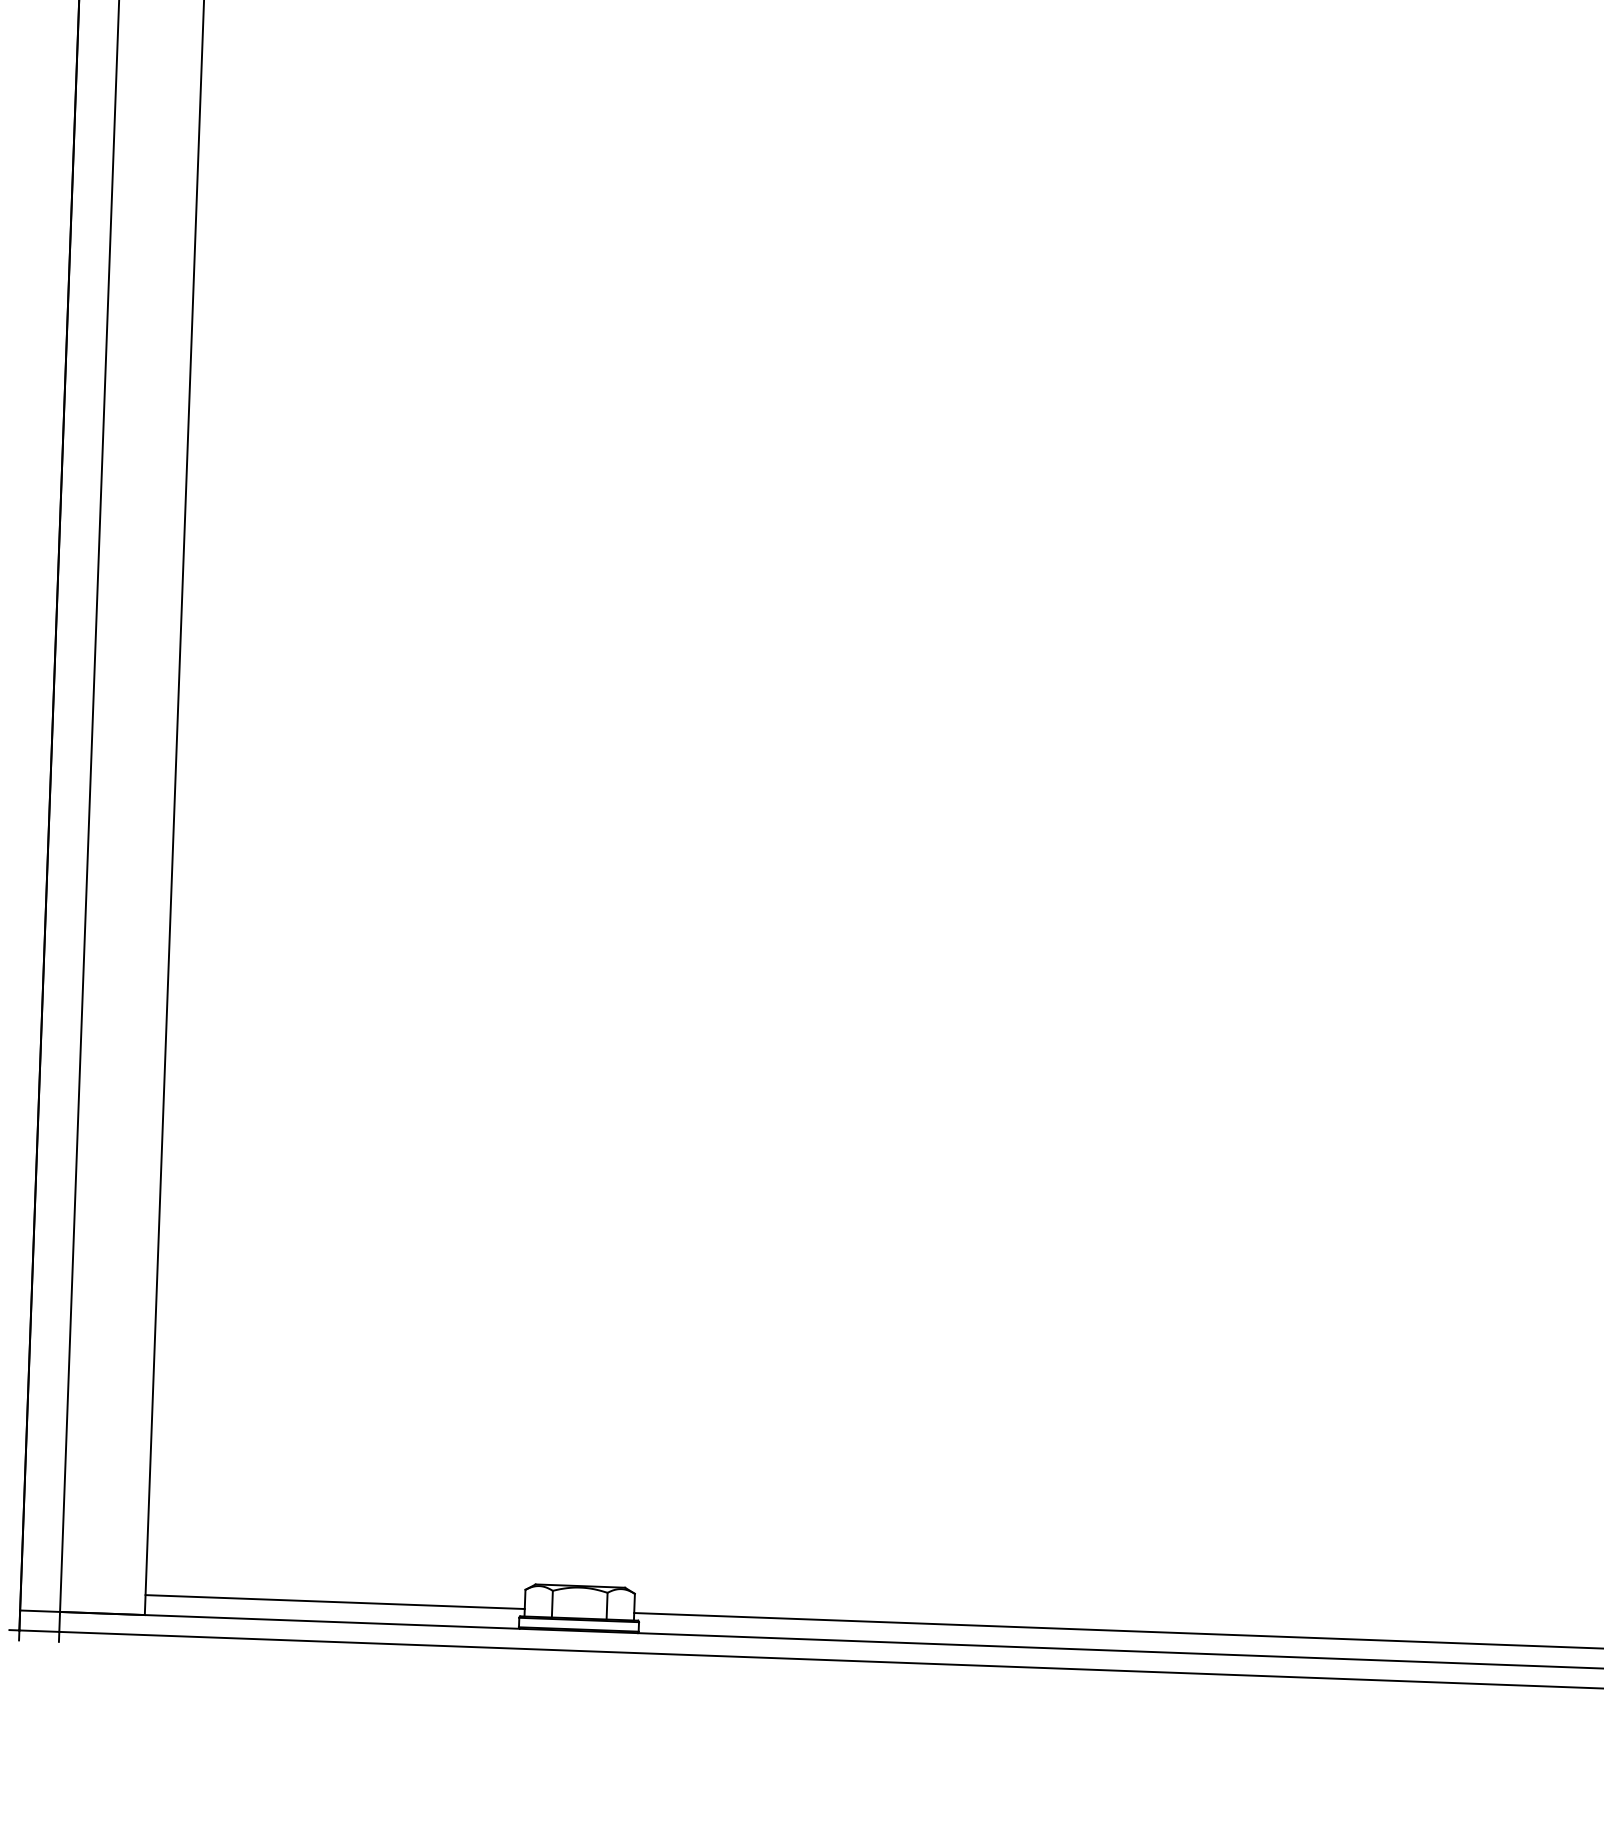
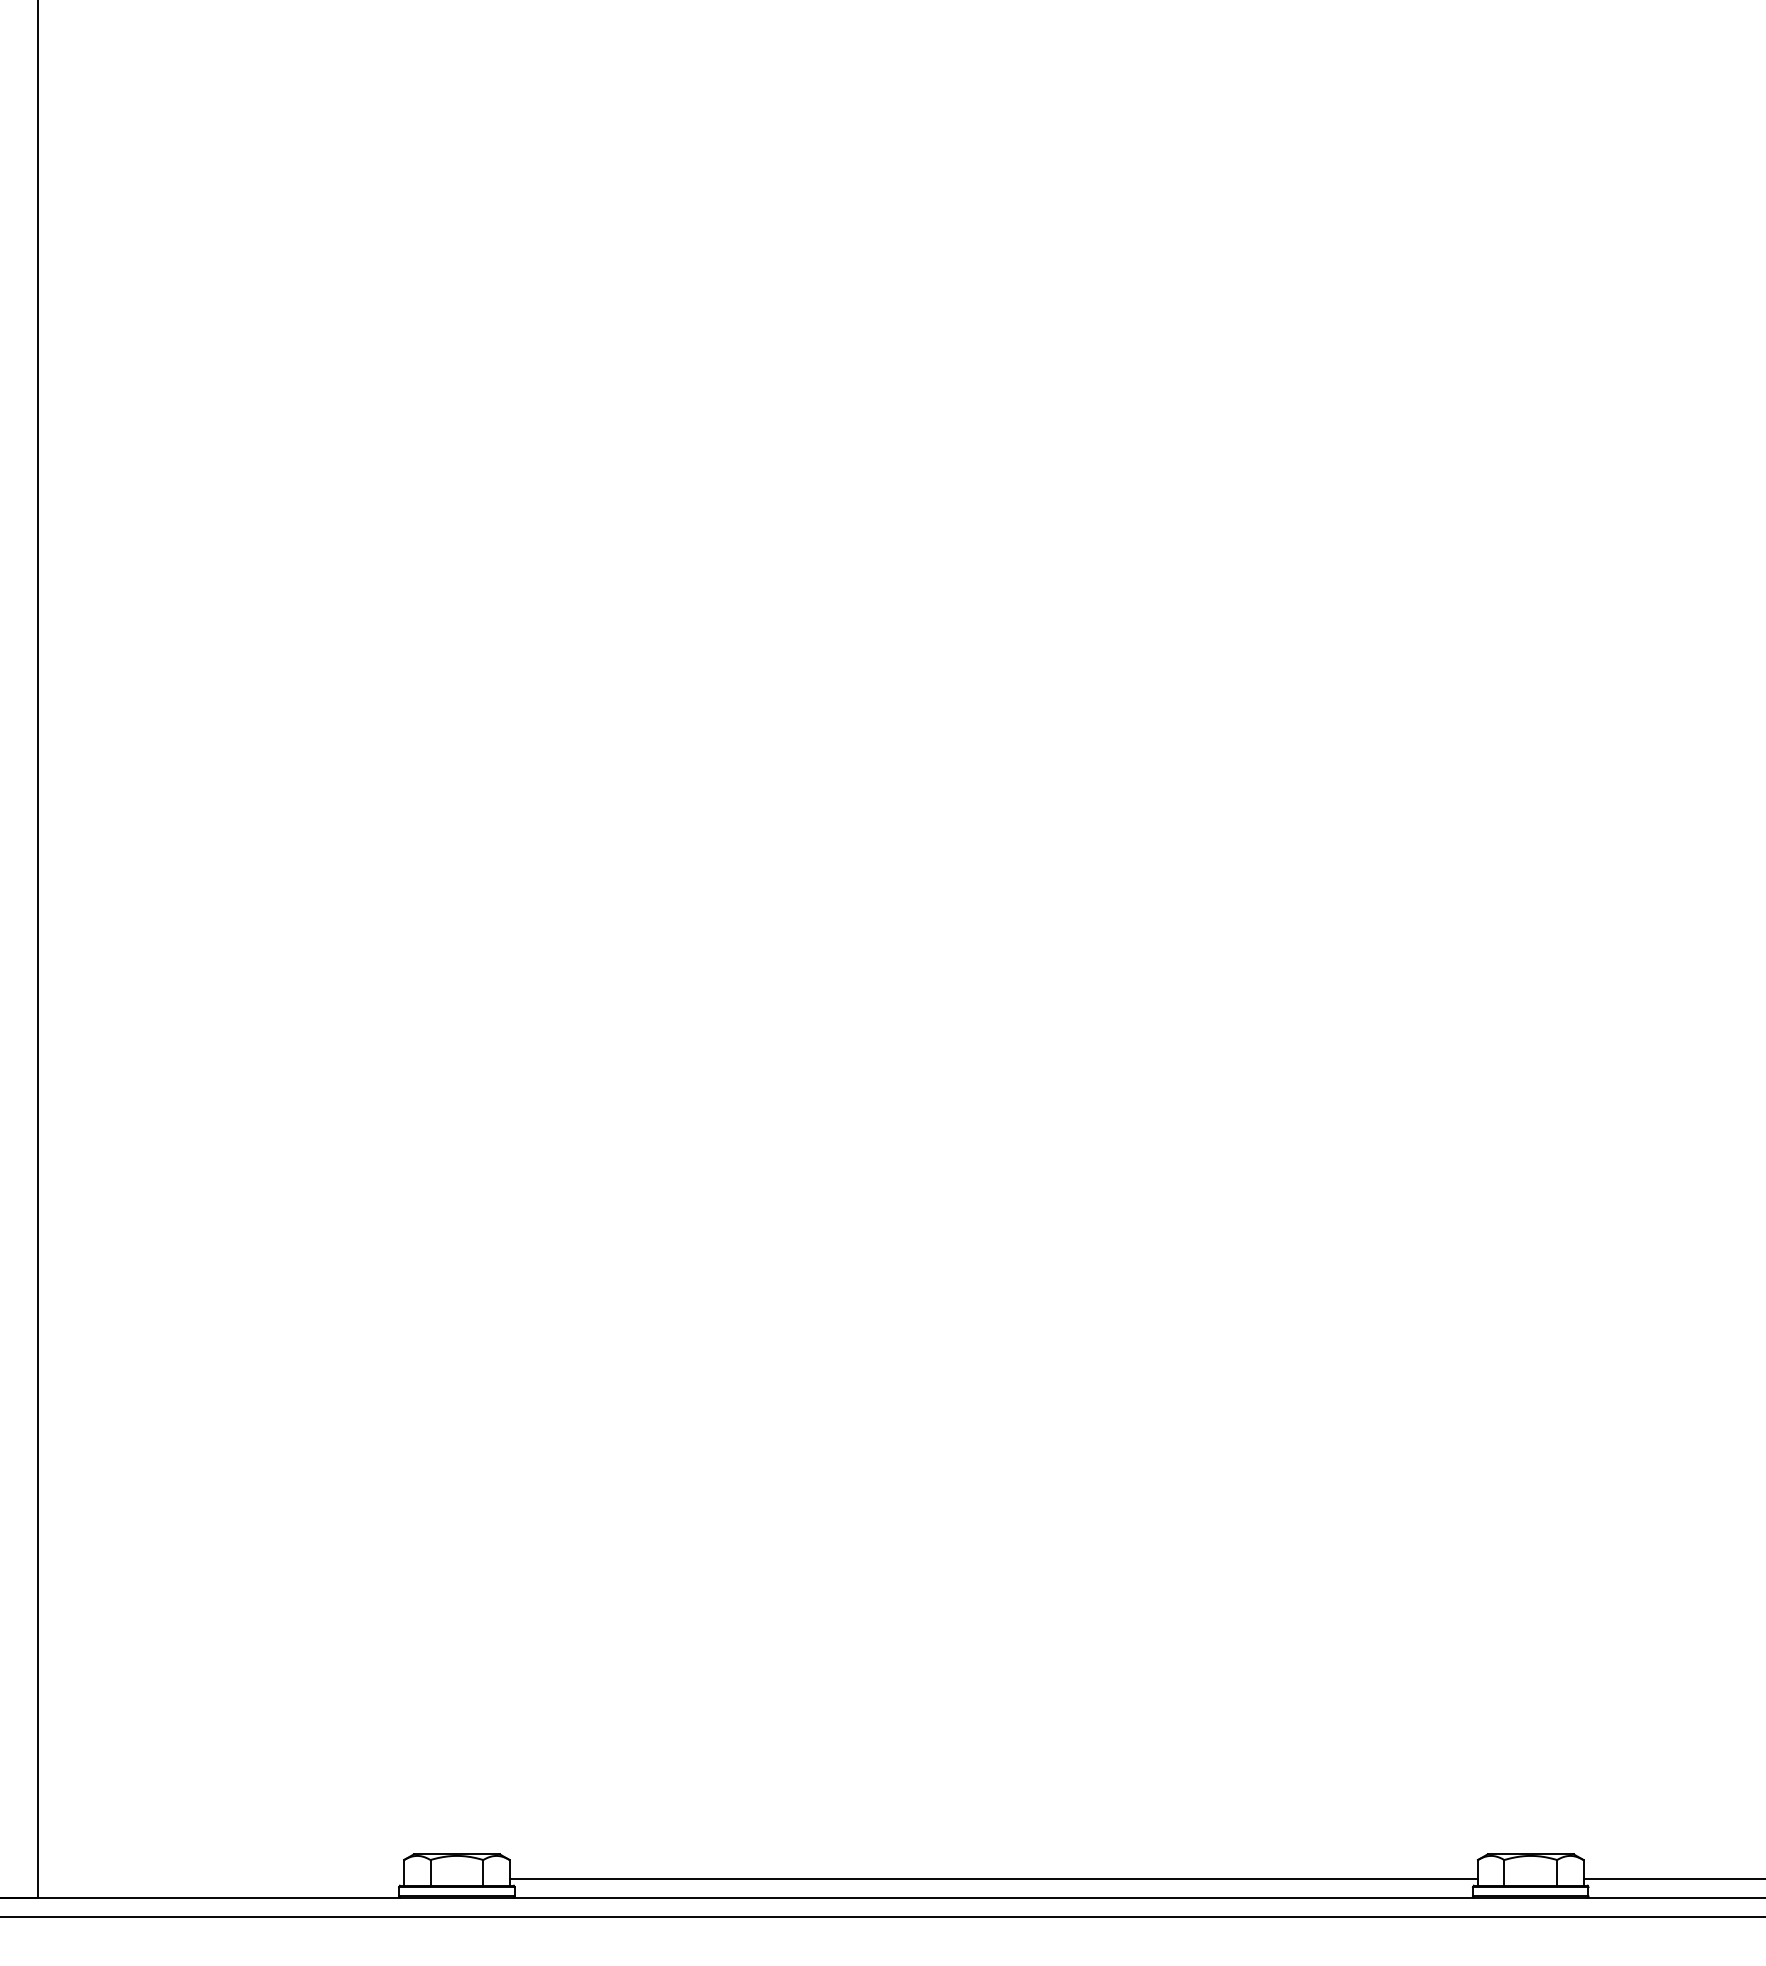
line: (335, 1602) -> (221, 1878), removed

